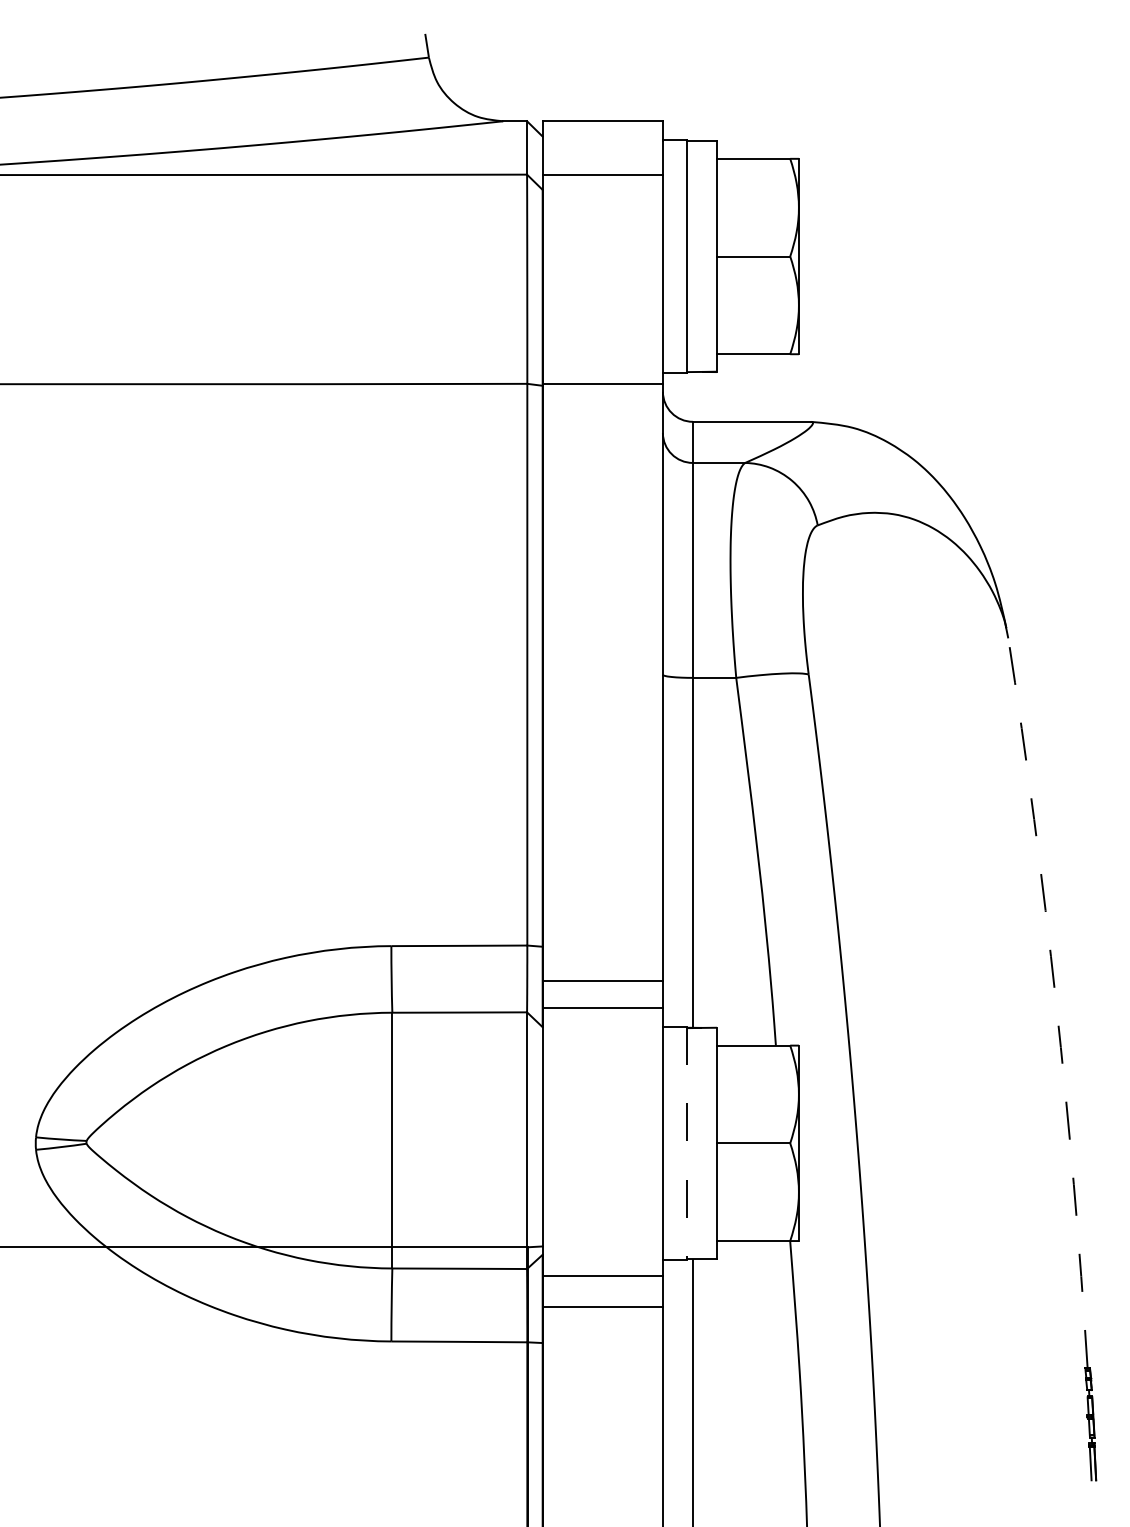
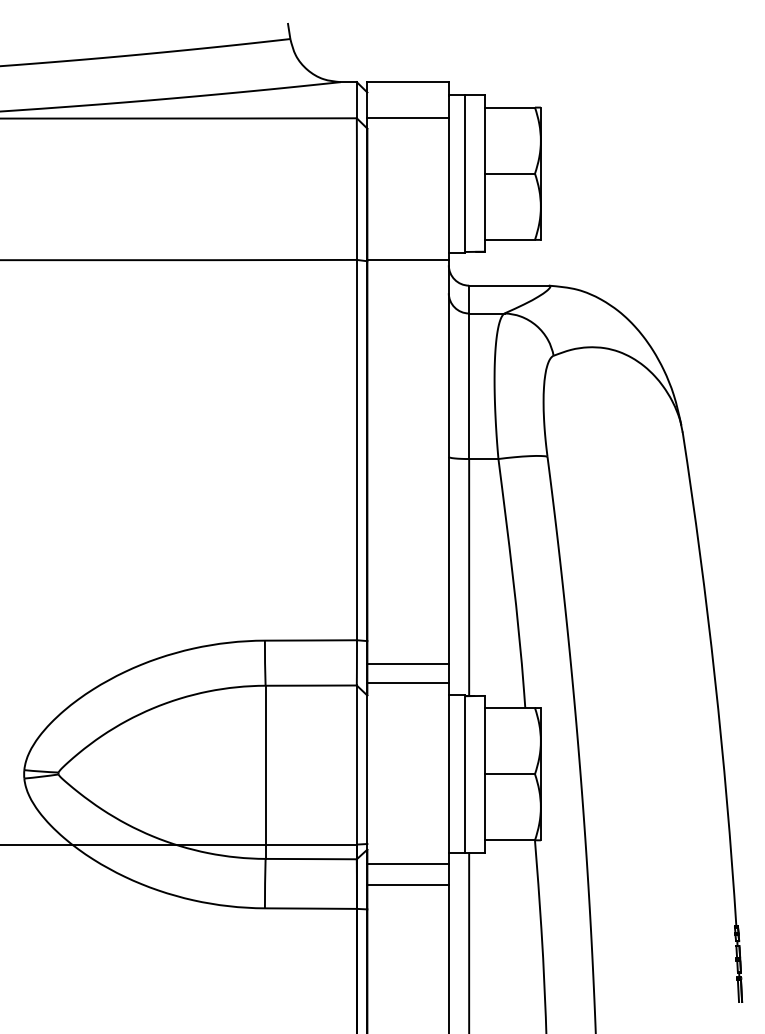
arc: (1055, 1002) -> (714, 678), dashed -> solid
line: (687, 1143) -> (465, 774), dashed -> solid

